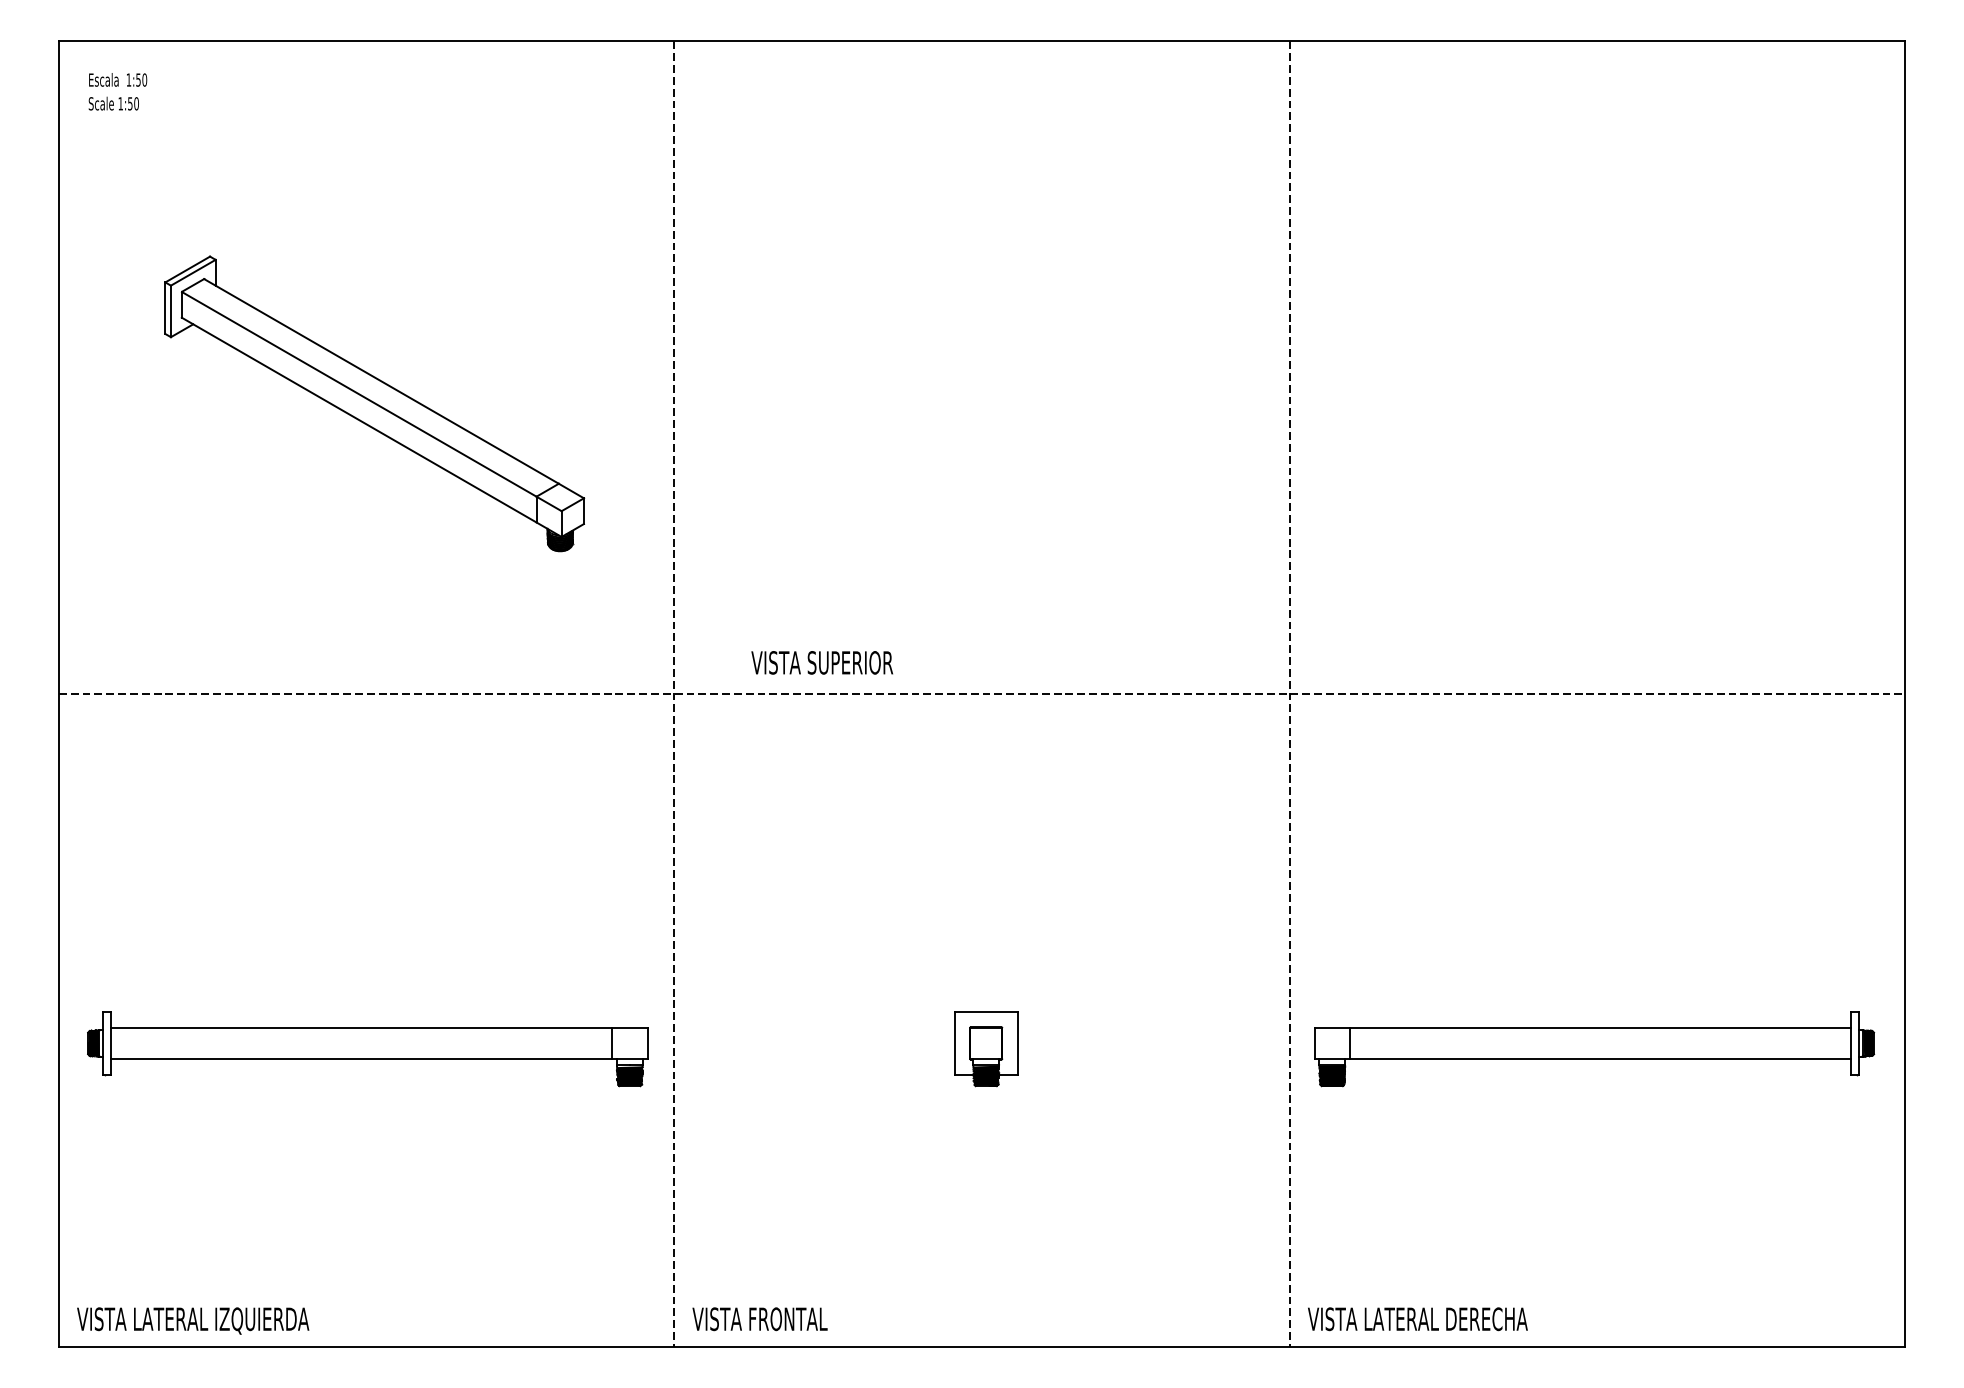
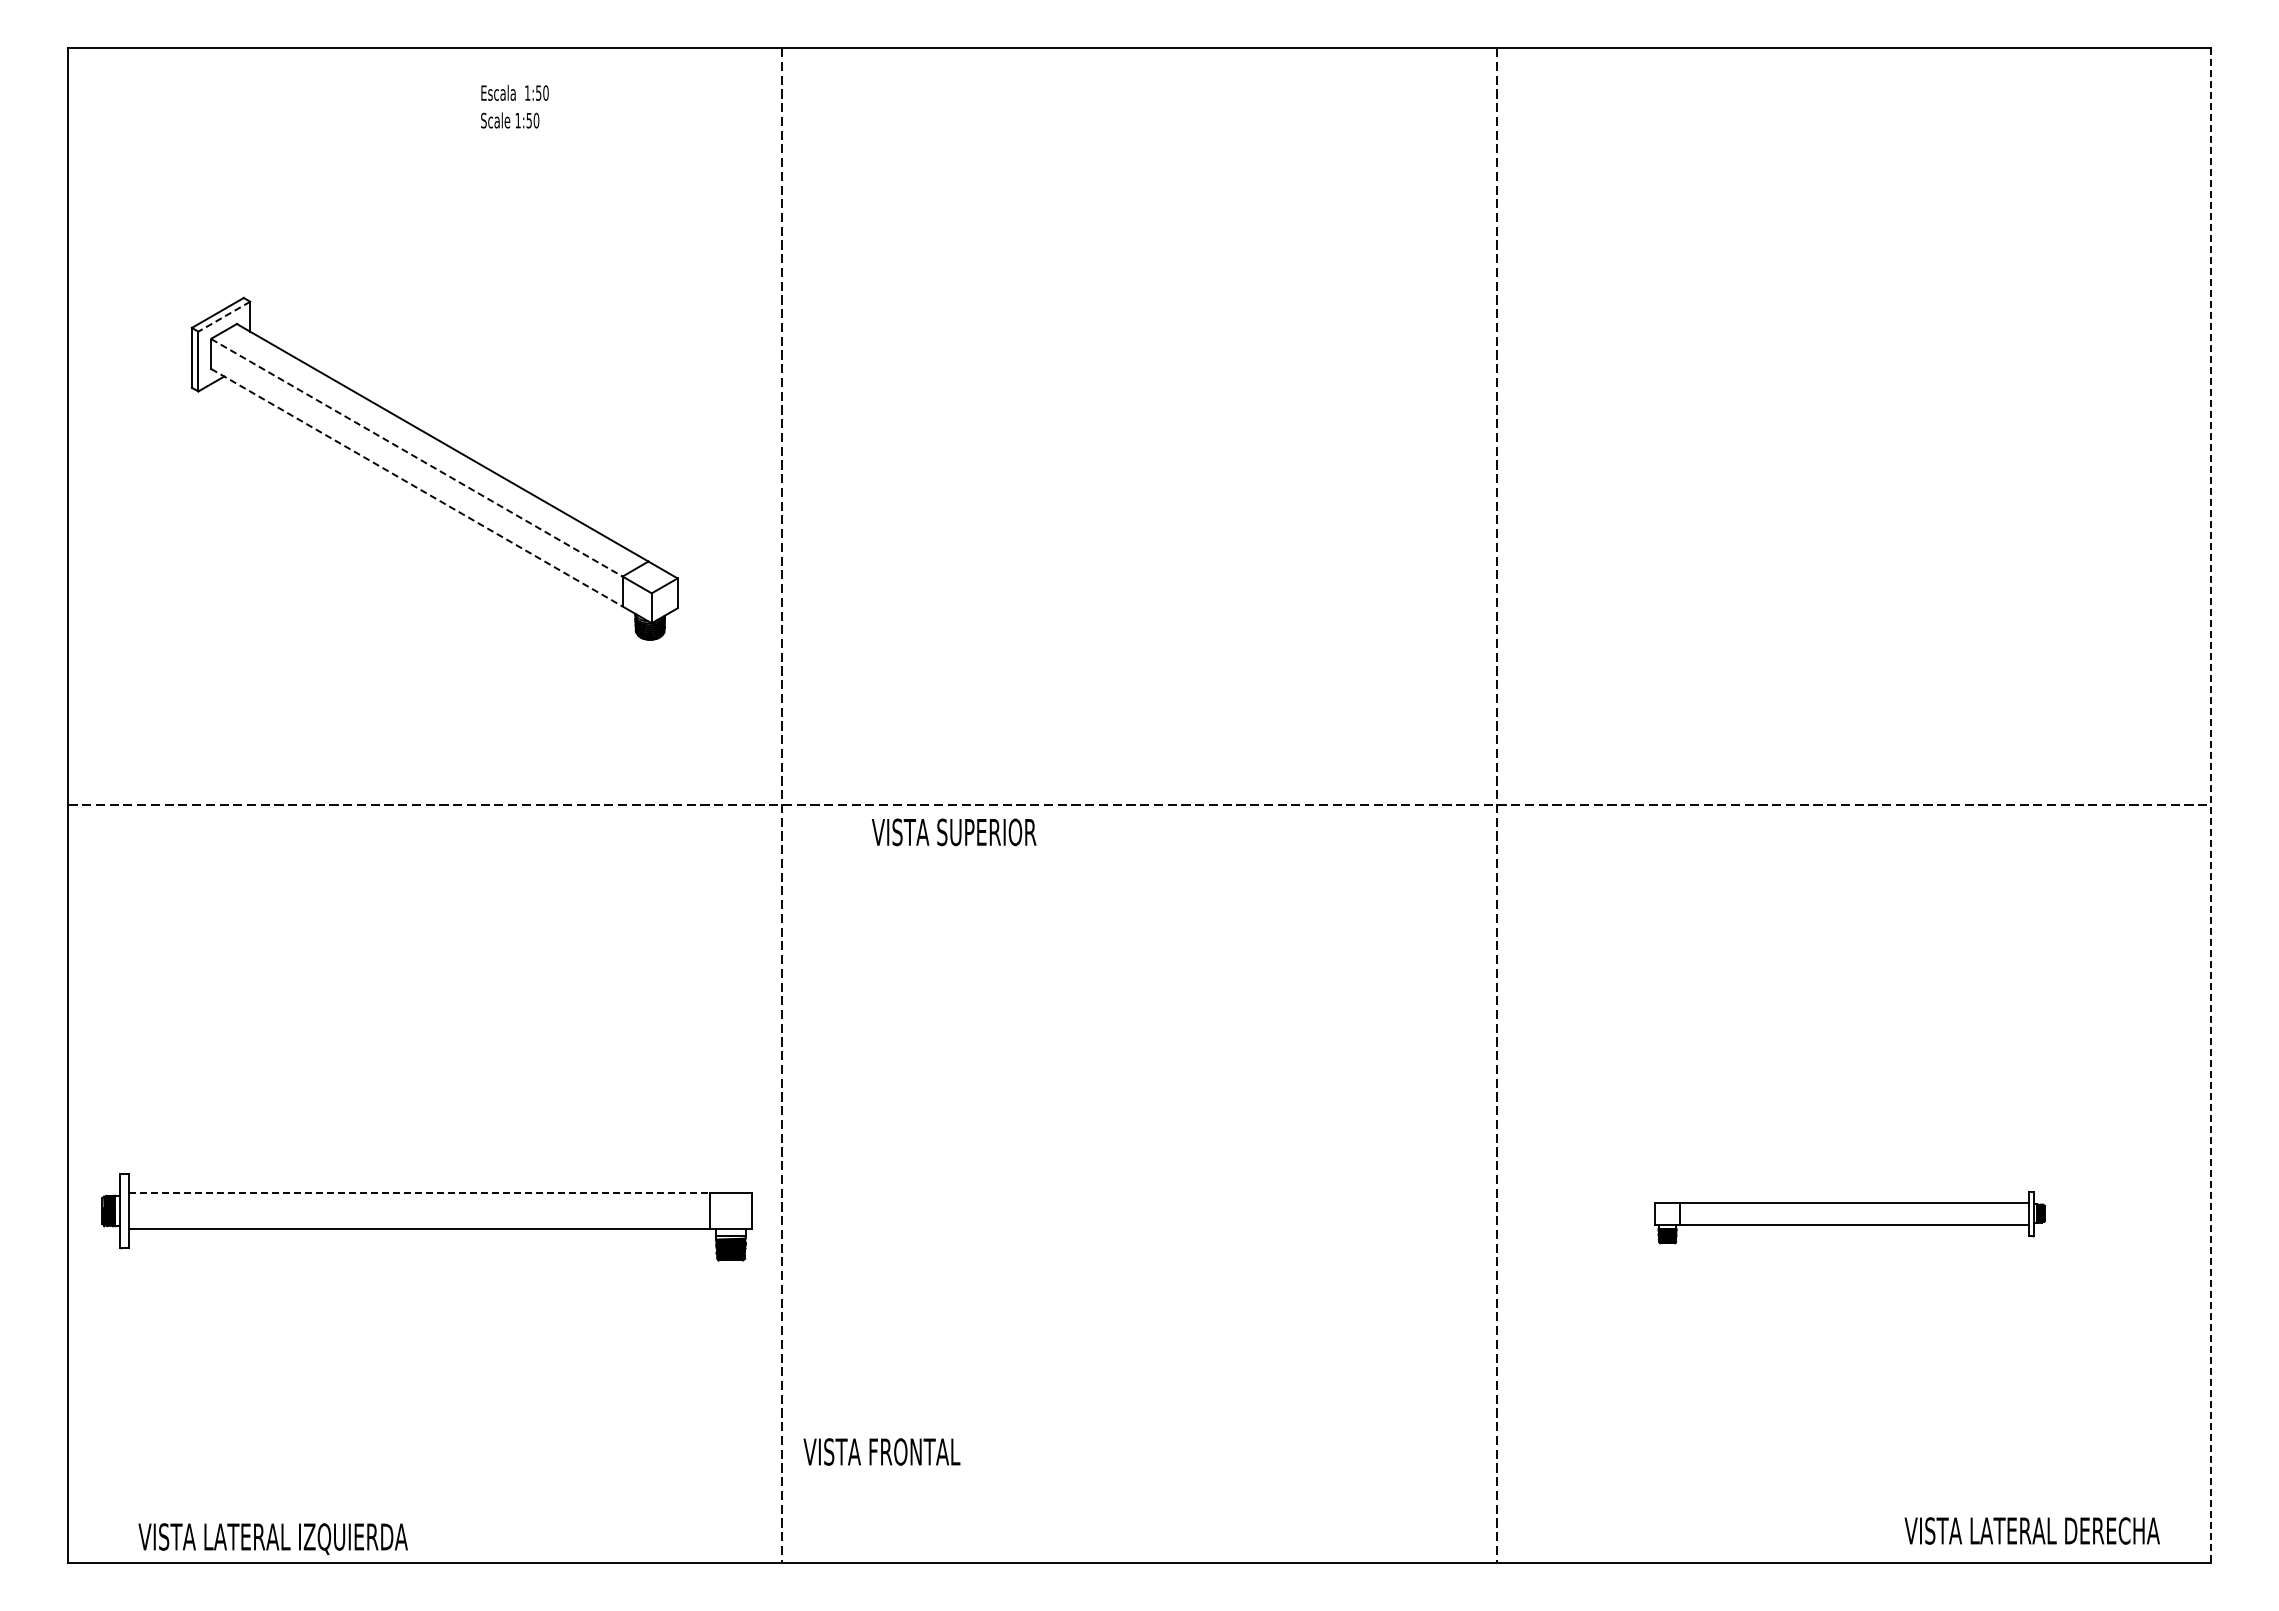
text: (117, 91) -> (514, 106), moved
line: (193, 272) -> (224, 316), solid -> dashed
line: (359, 394) -> (417, 458), solid -> dashed
line: (358, 419) -> (416, 487), solid -> dashed
text: (822, 662) -> (954, 832), moved
line: (1904, 694) -> (2210, 805), solid -> dashed
line: (361, 1027) -> (419, 1192), solid -> dashed
part: (986, 1049) -> (1144, 1217), removed
part: (1593, 1049) -> (1849, 1217), size x0.6
text: (759, 1318) -> (881, 1451), moved
text: (1417, 1318) -> (2031, 1530), moved
text: (192, 1320) -> (272, 1538), moved

